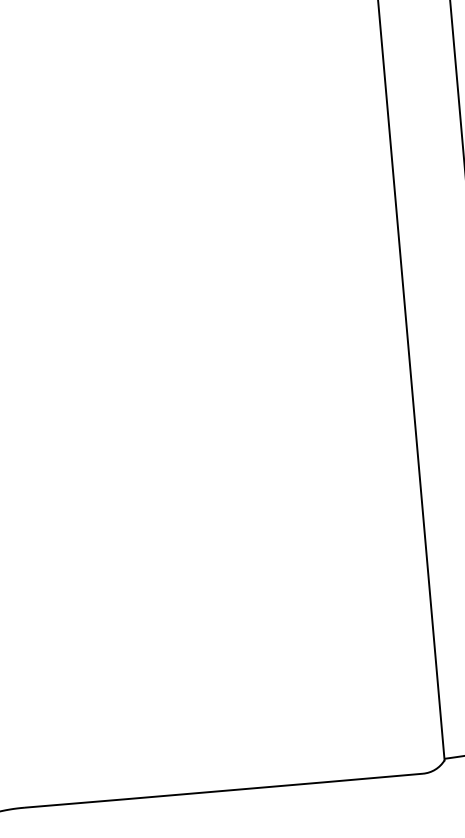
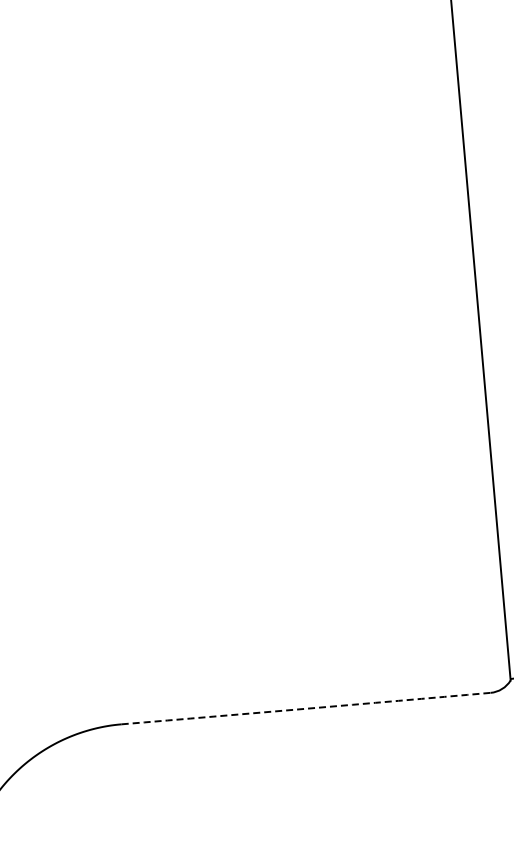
arc: (224, 790) -> (306, 708), solid -> dashed

